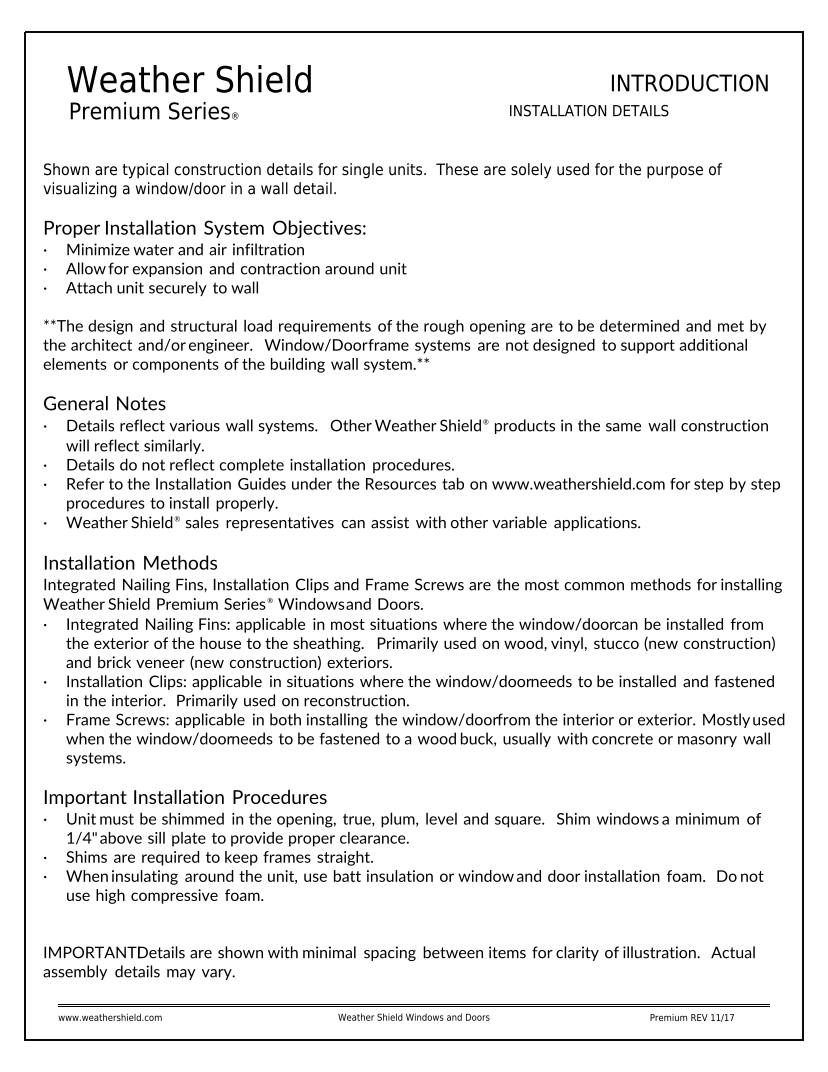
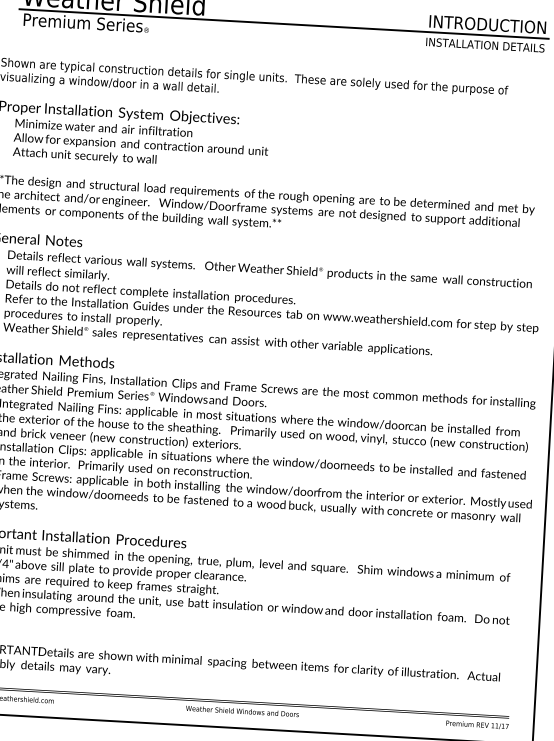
line: (418, 97) -> (284, 24), added
text: (589, 110) -> (485, 45), moved
text: (691, 1017) -> (476, 724), moved

